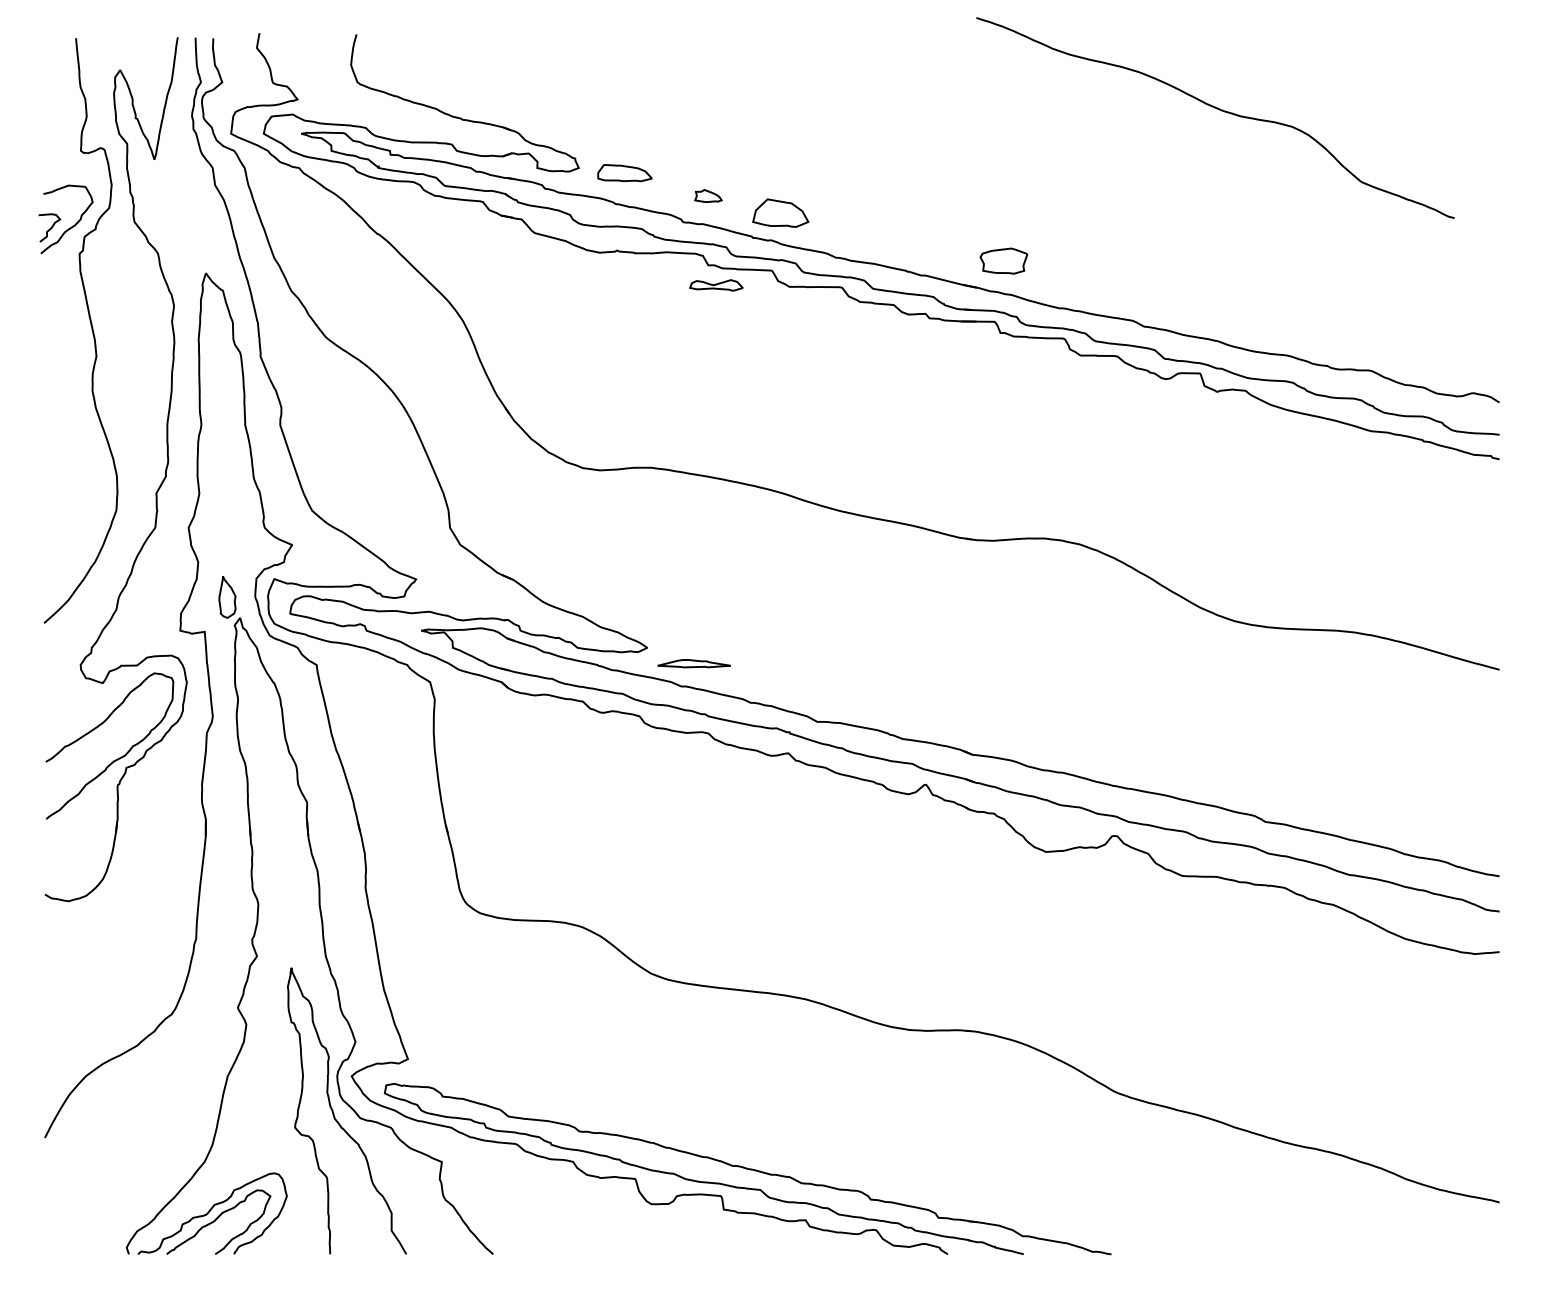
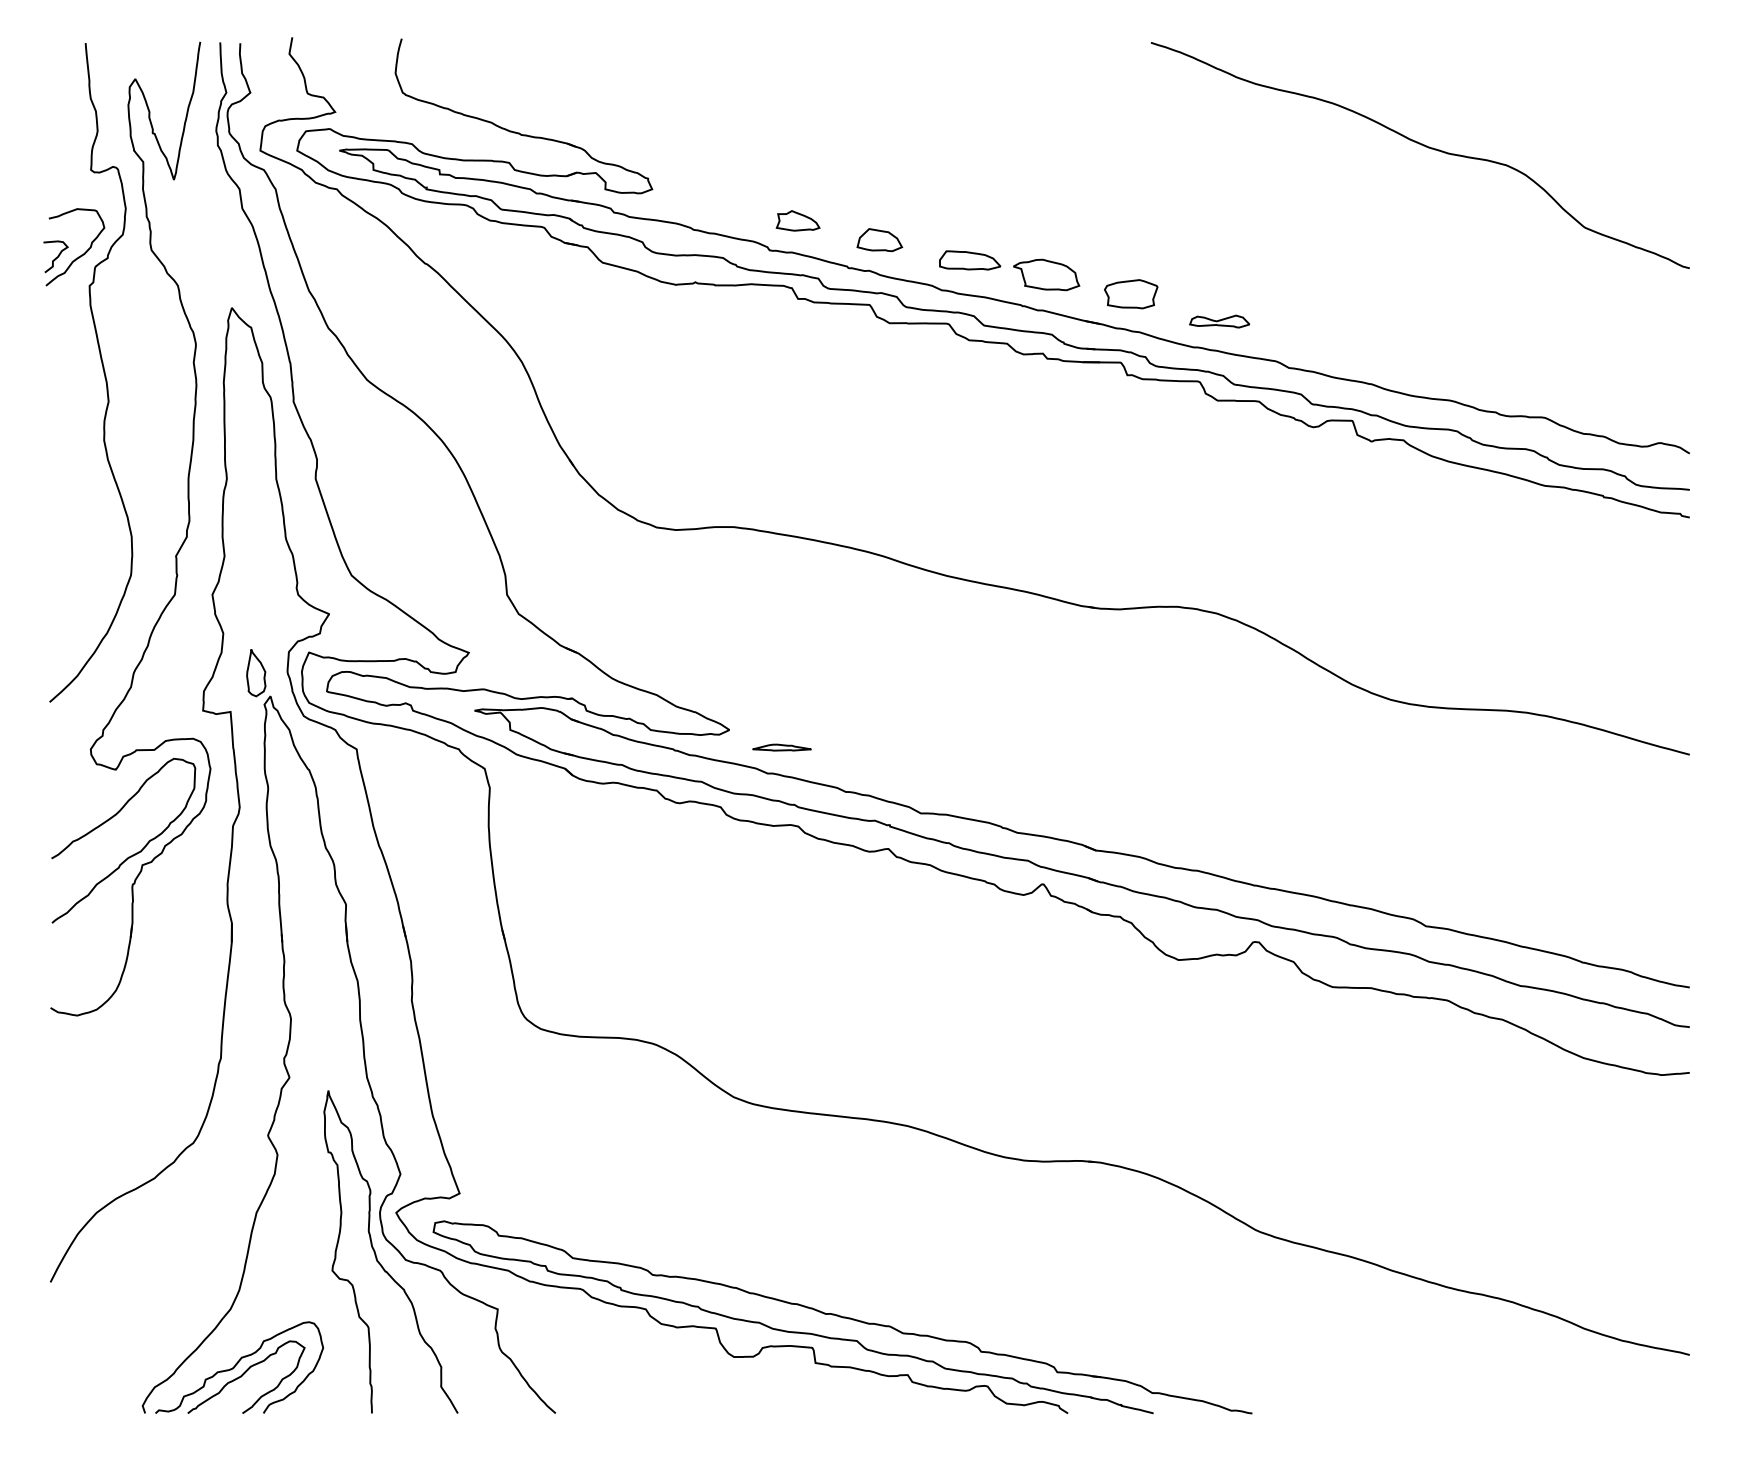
curve: (1216, 109) -> (1421, 145), moved
part: (624, 173) -> (969, 260), moved
part: (708, 195) -> (798, 220), size x1.43
part: (780, 212) -> (879, 239), size x0.71
part: (928, 243) -> (1046, 274), added
part: (716, 285) -> (1219, 321), moved
part: (693, 662) -> (781, 746), size x0.71

